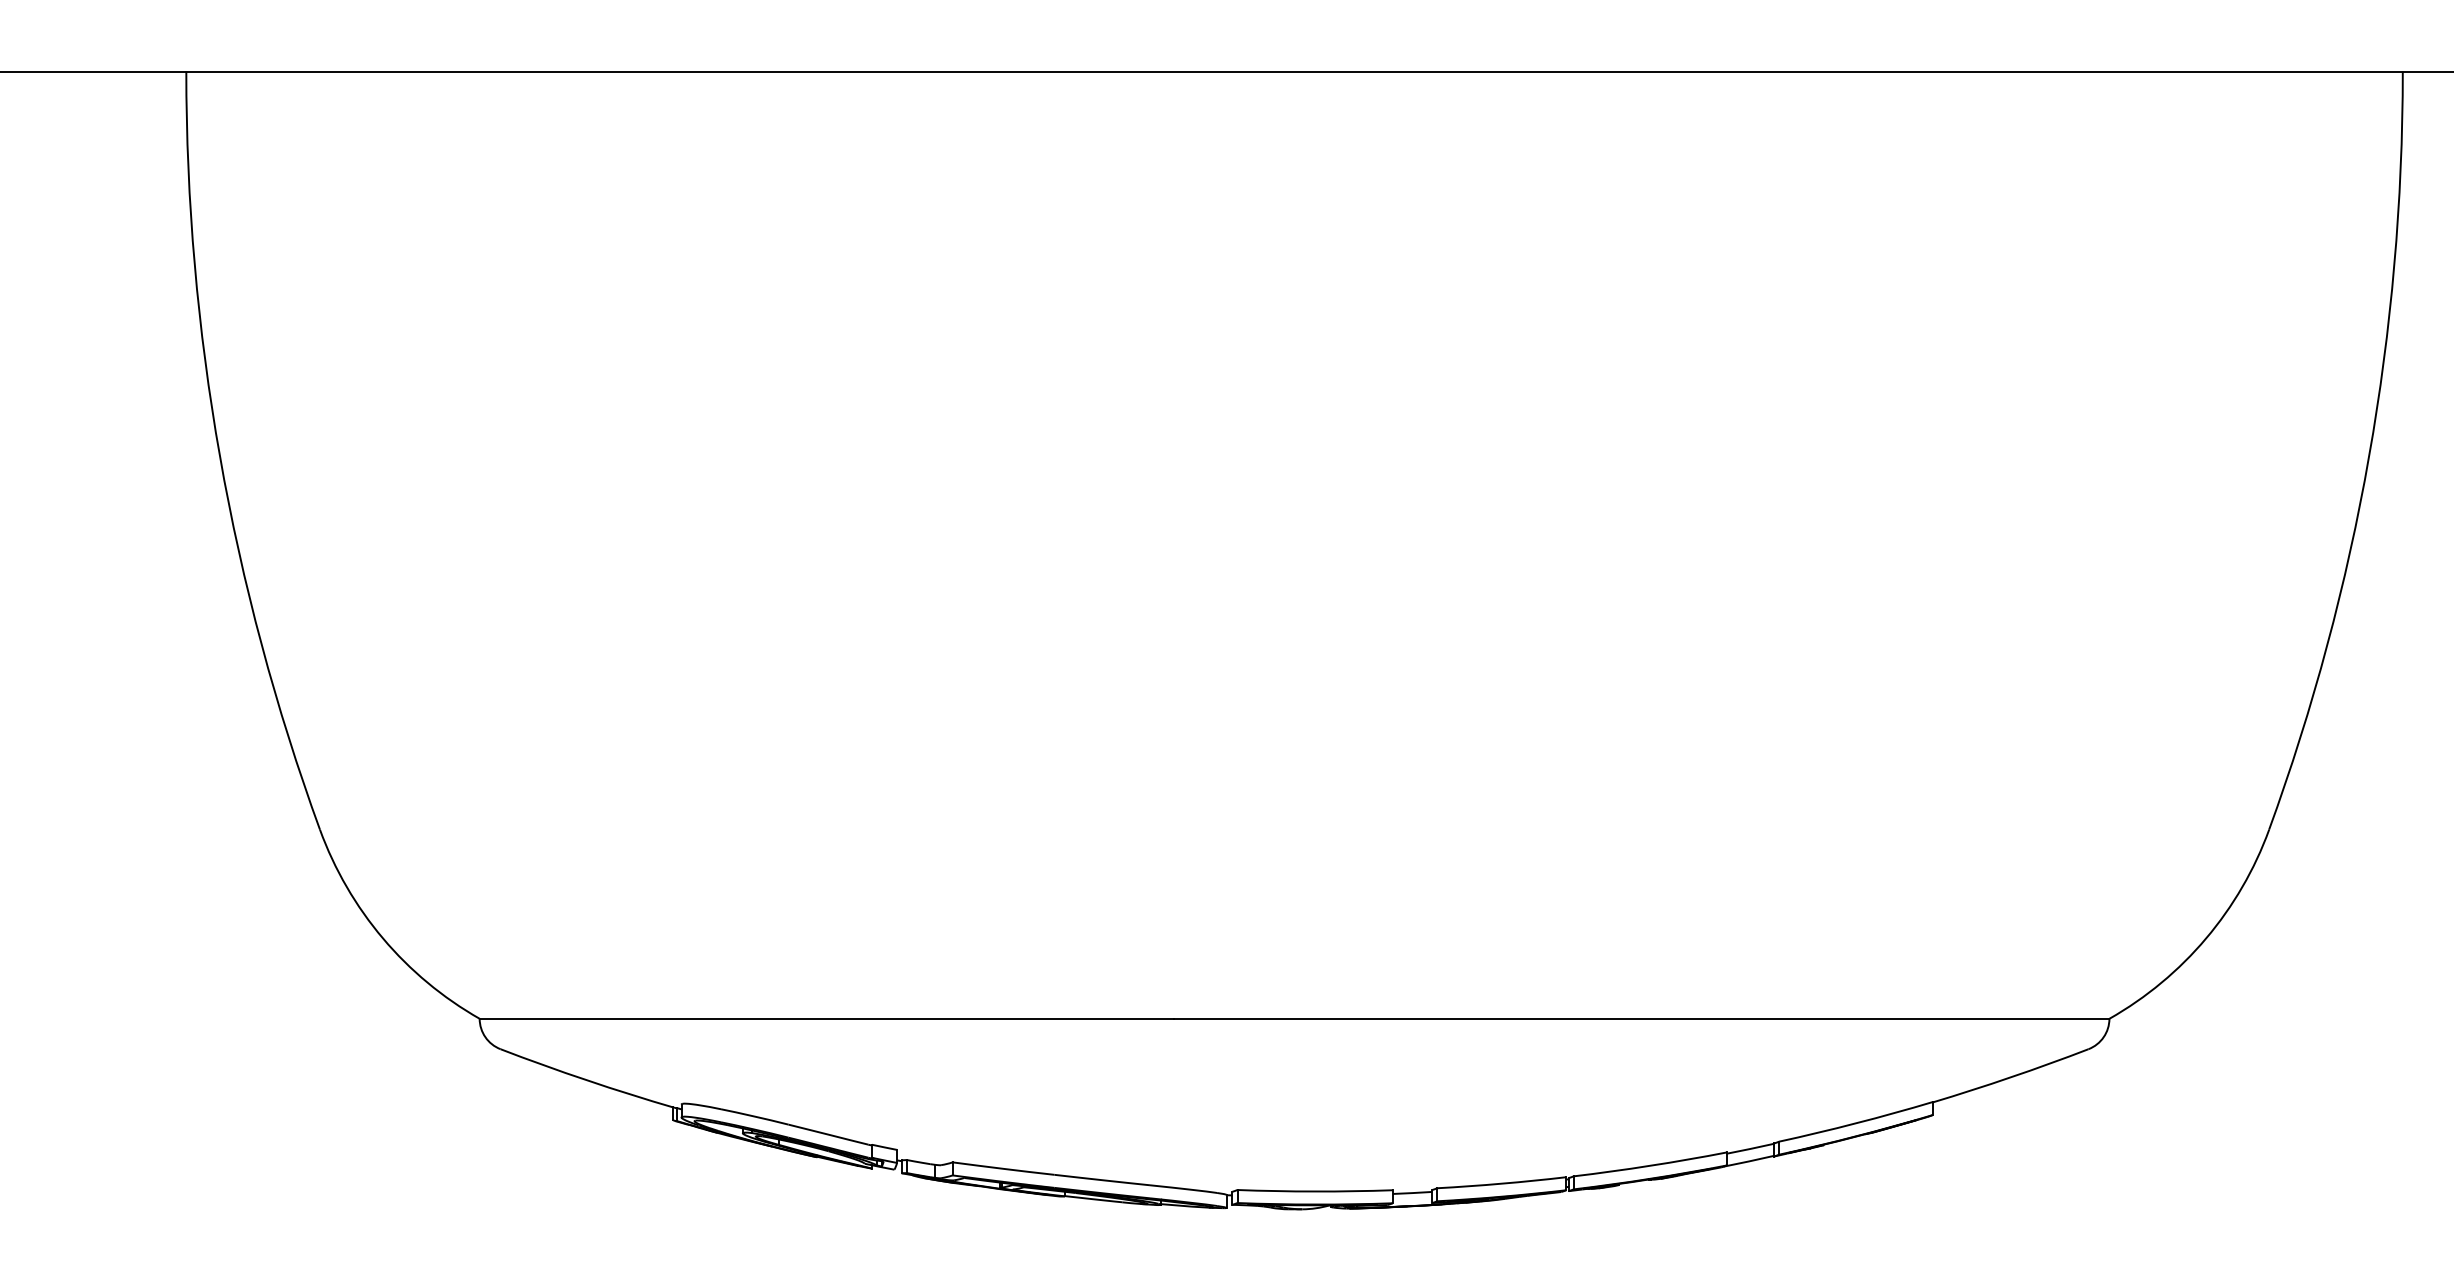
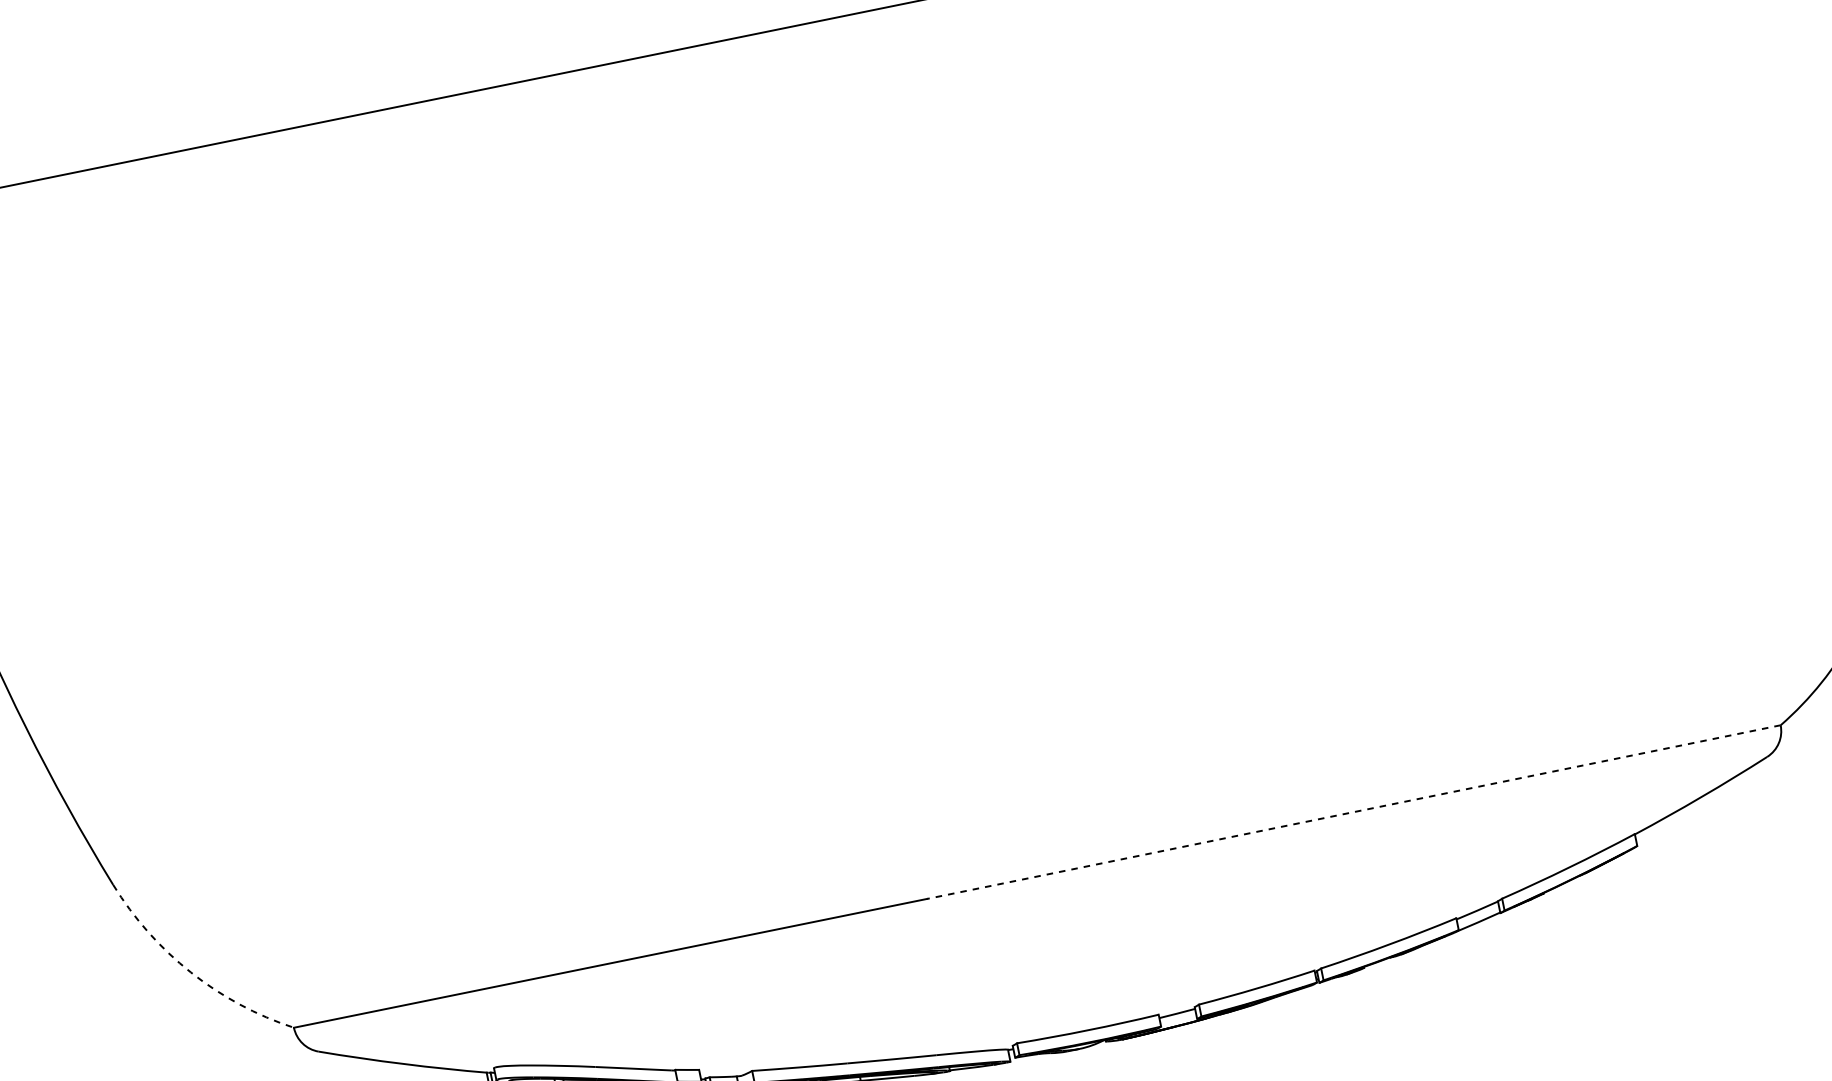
arc: (383, 938) -> (191, 972), solid -> dashed
line: (1641, 1018) -> (1353, 811), solid -> dashed

